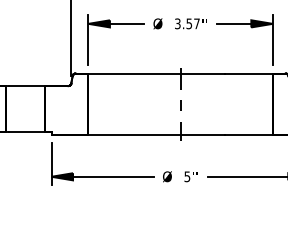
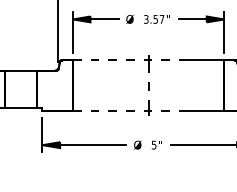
line: (157, 73) -> (129, 60), solid -> dashed
line: (157, 134) -> (129, 110), solid -> dashed

